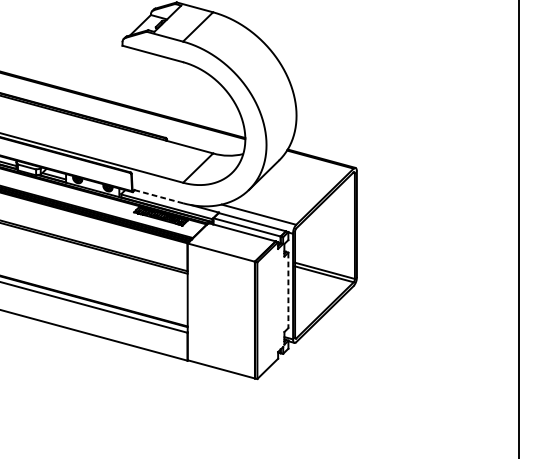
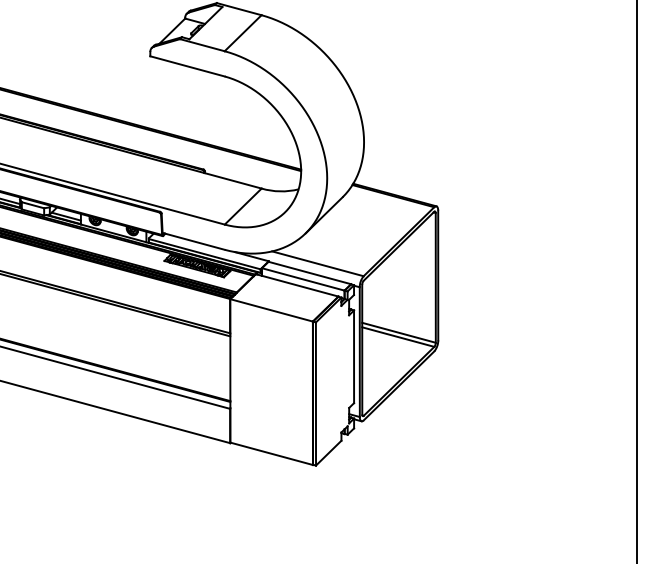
line: (157, 196) -> (193, 241), dashed -> solid
line: (288, 290) -> (354, 357), dashed -> solid

